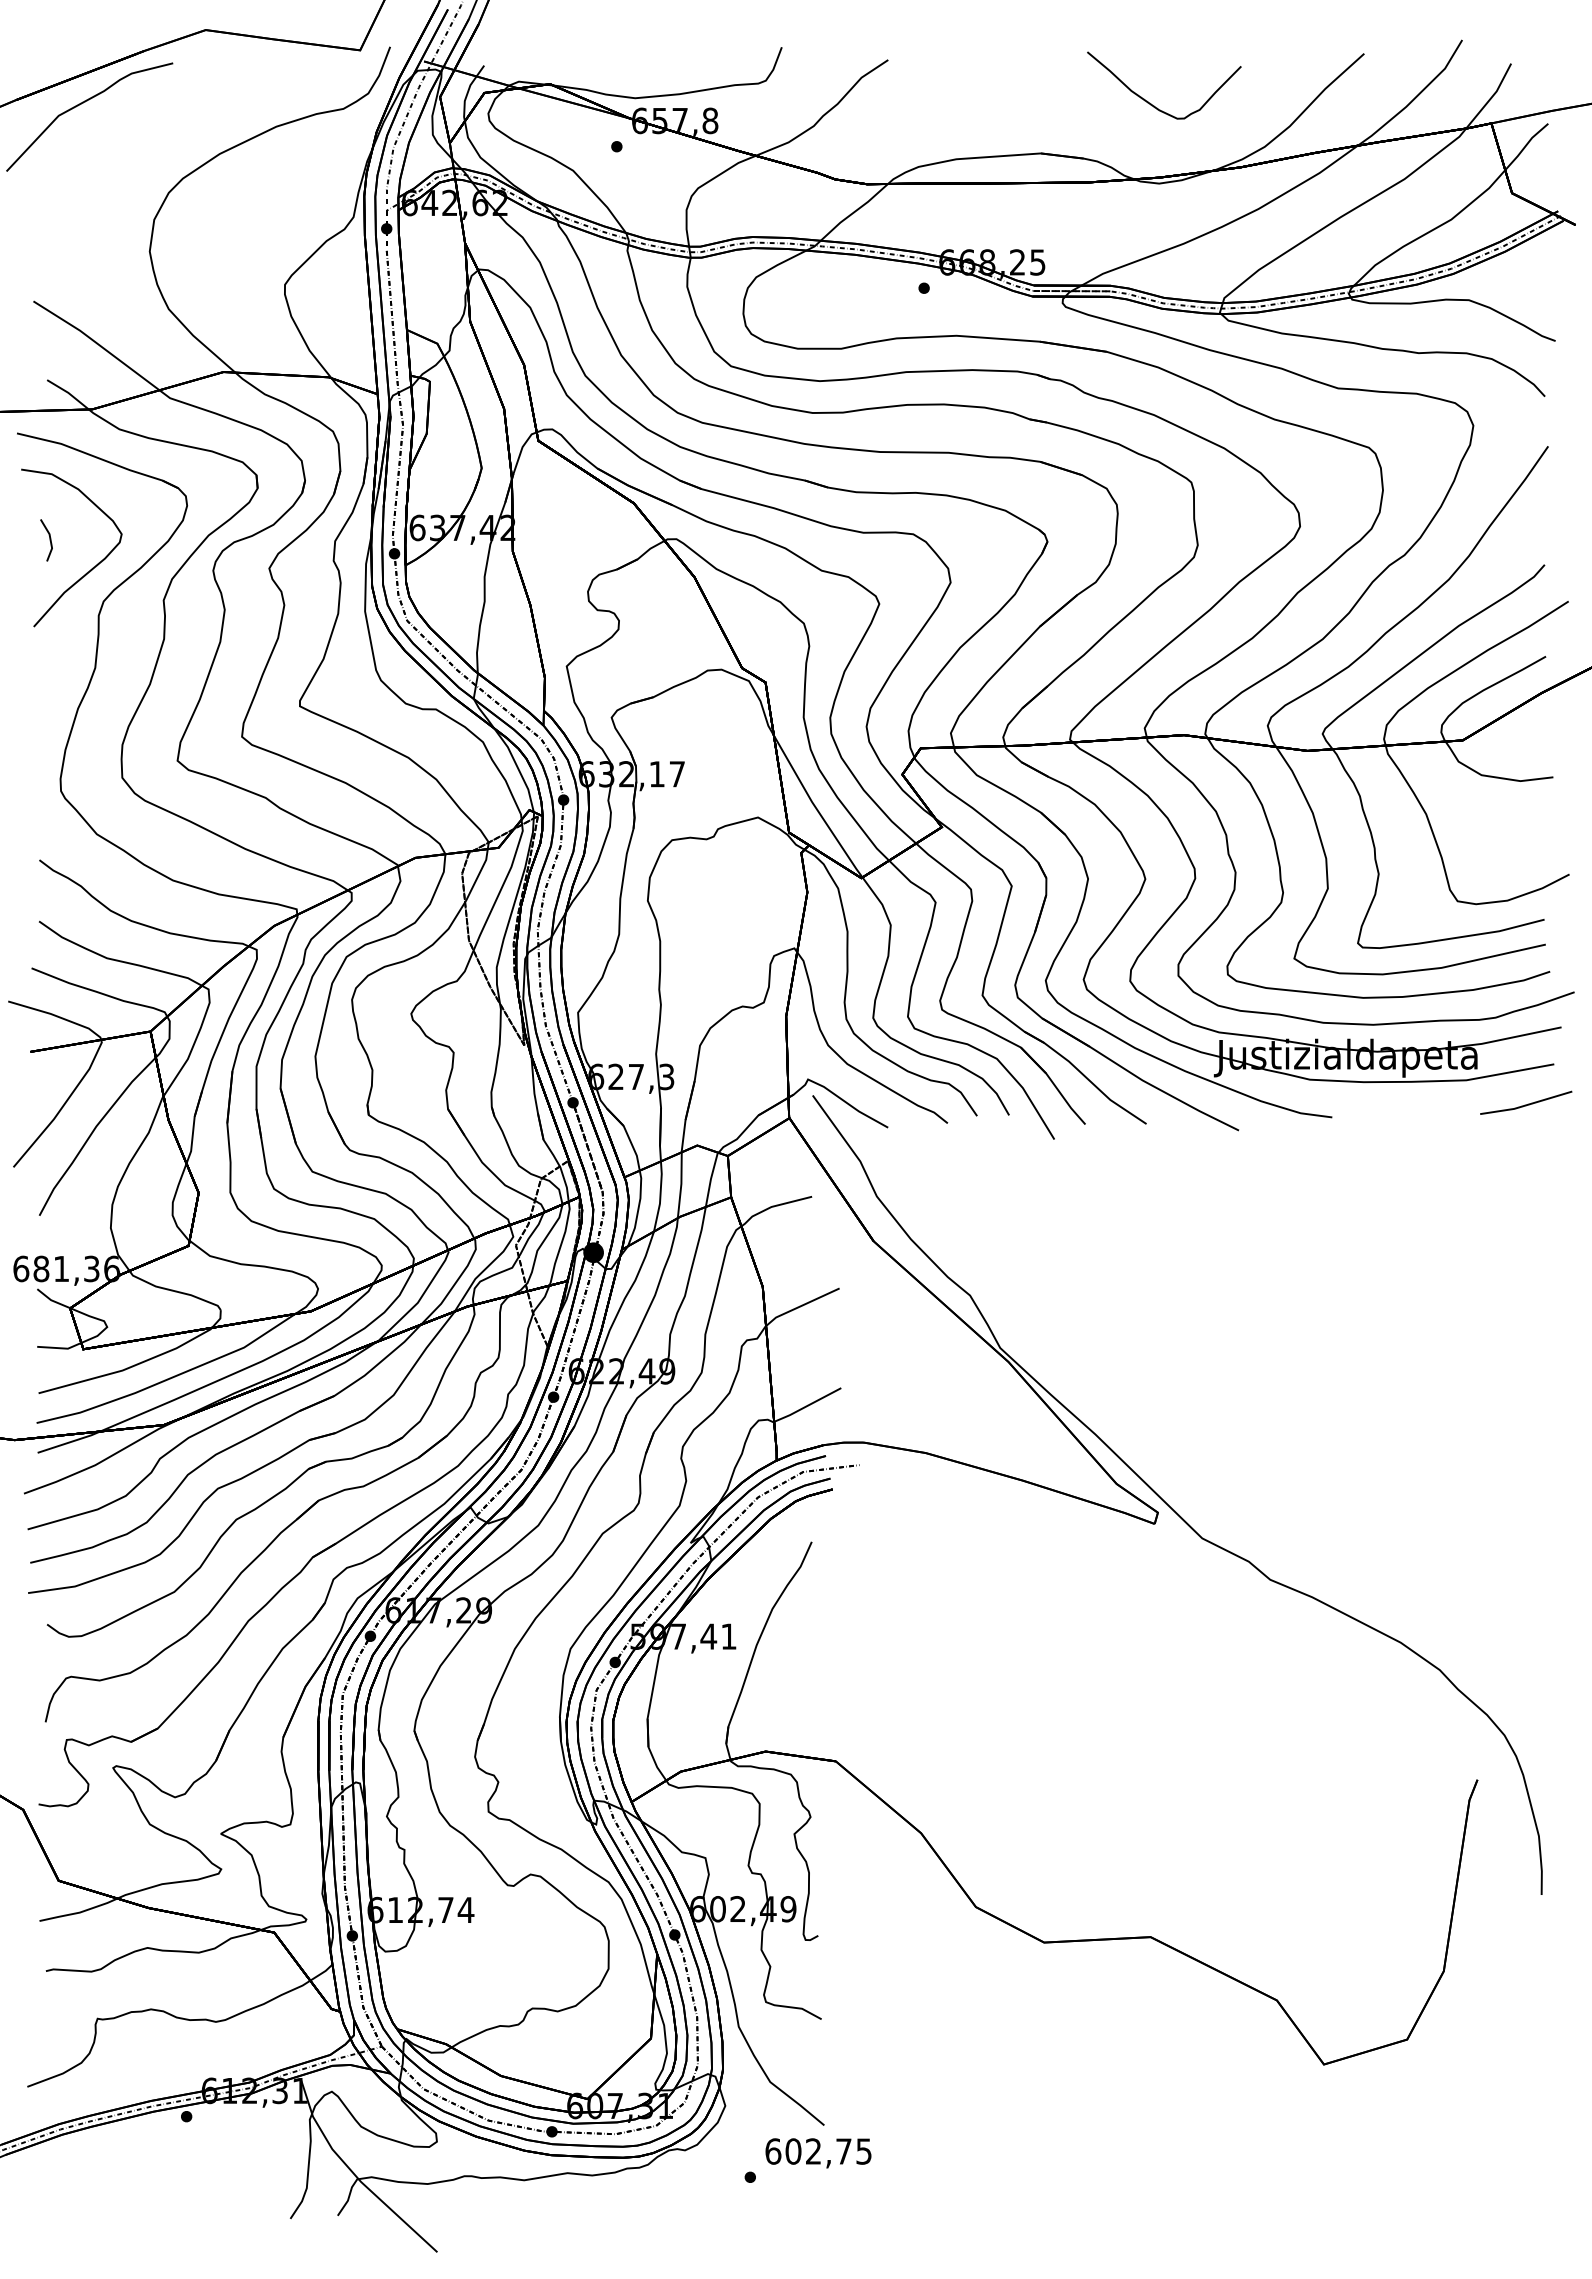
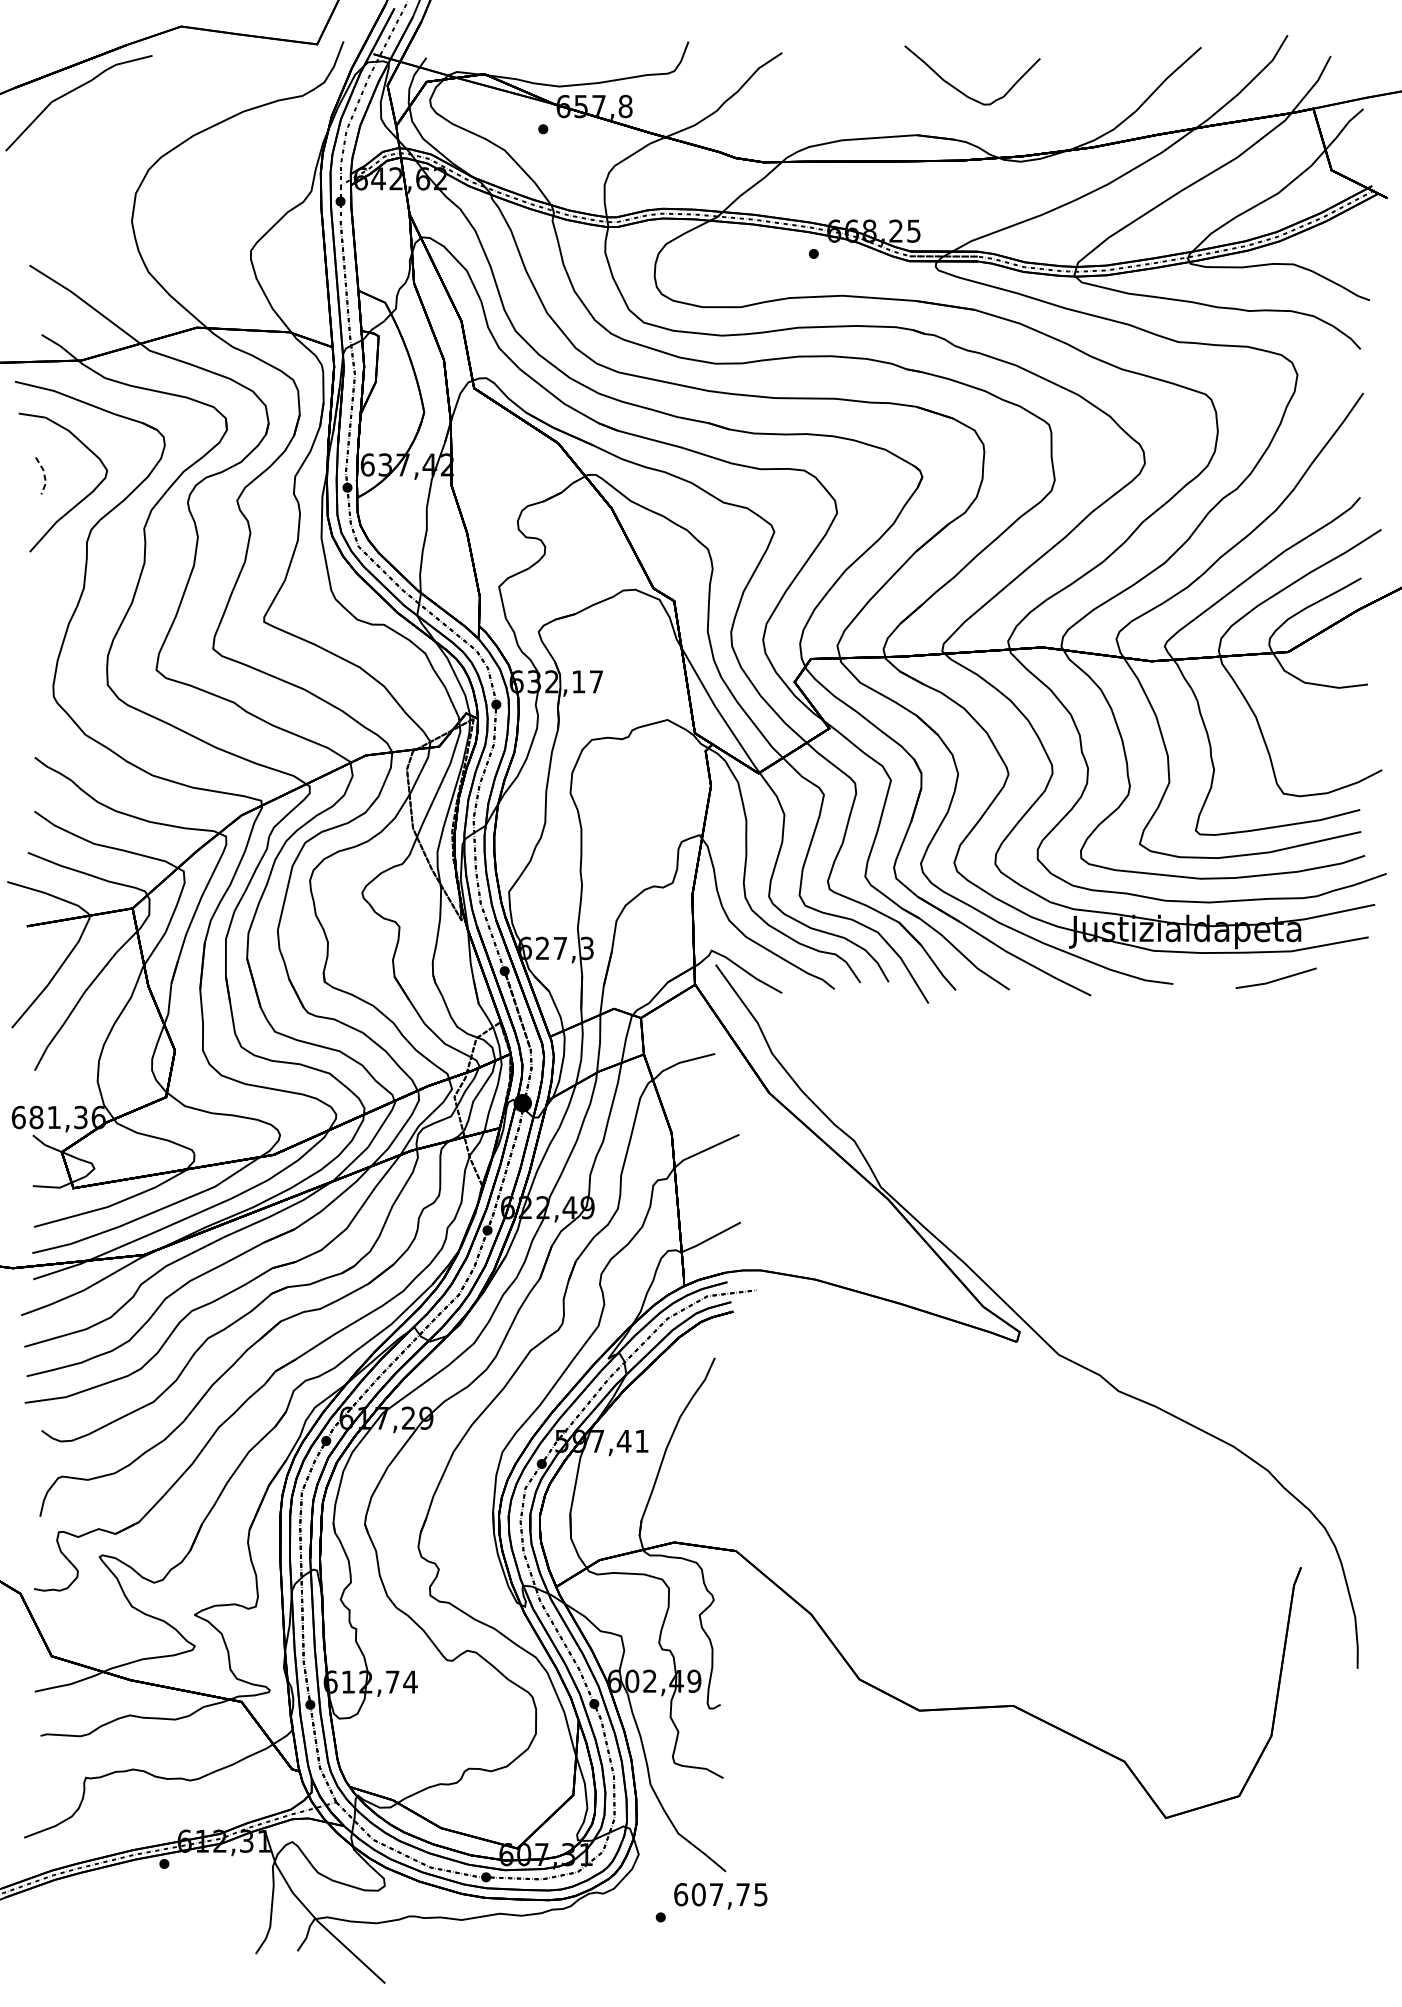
curve: (1151, 103) -> (961, 91), moved
line: (50, 539) -> (44, 475), solid -> dashed
line: (1526, 1104) -> (1276, 979), moved
text: (813, 2151) -> (716, 1894), 602,75 -> 607,75

